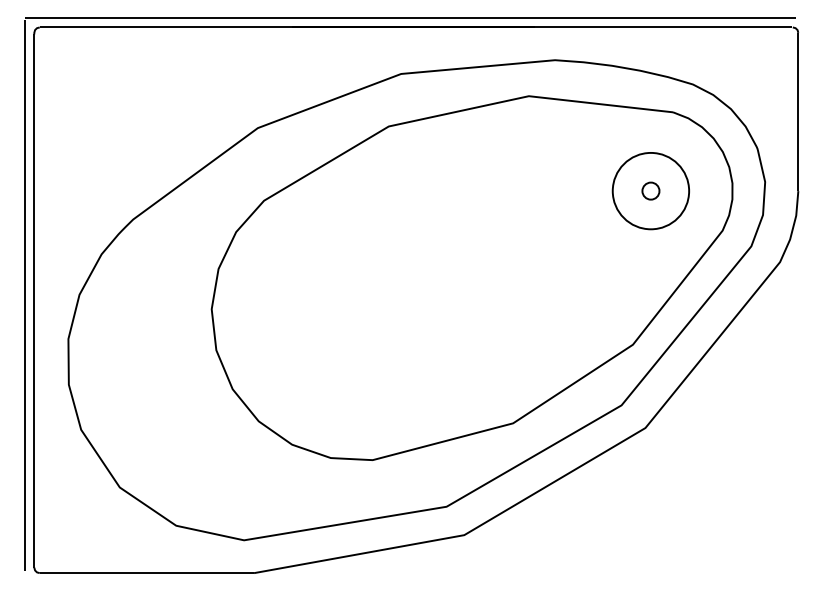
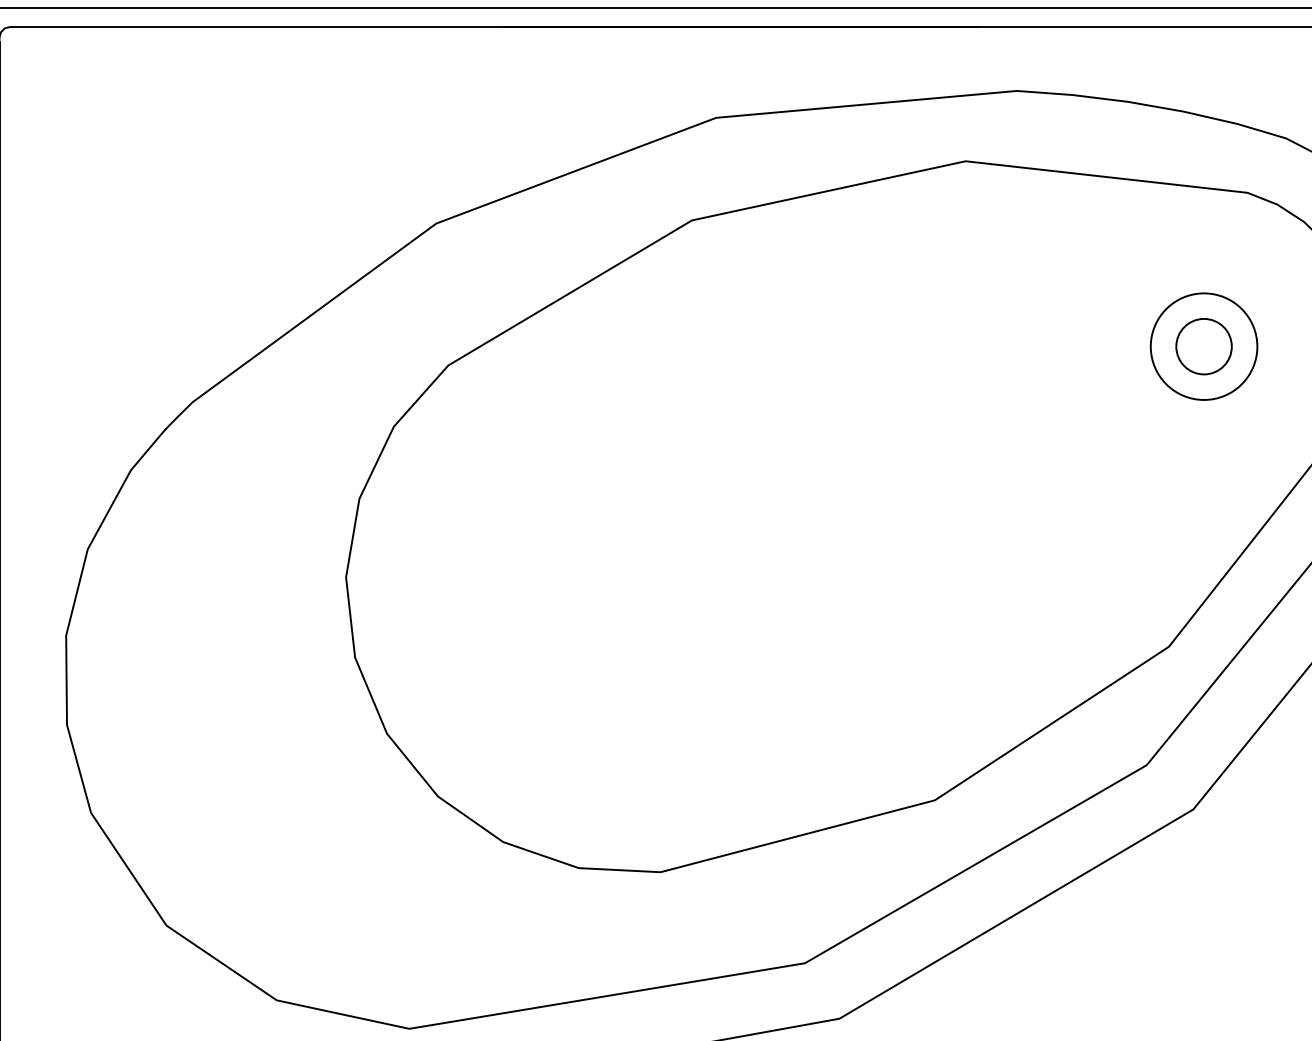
circle: (650, 190) -> (1203, 345), size x0.71
circle: (650, 190) -> (1203, 345), size x1.67

